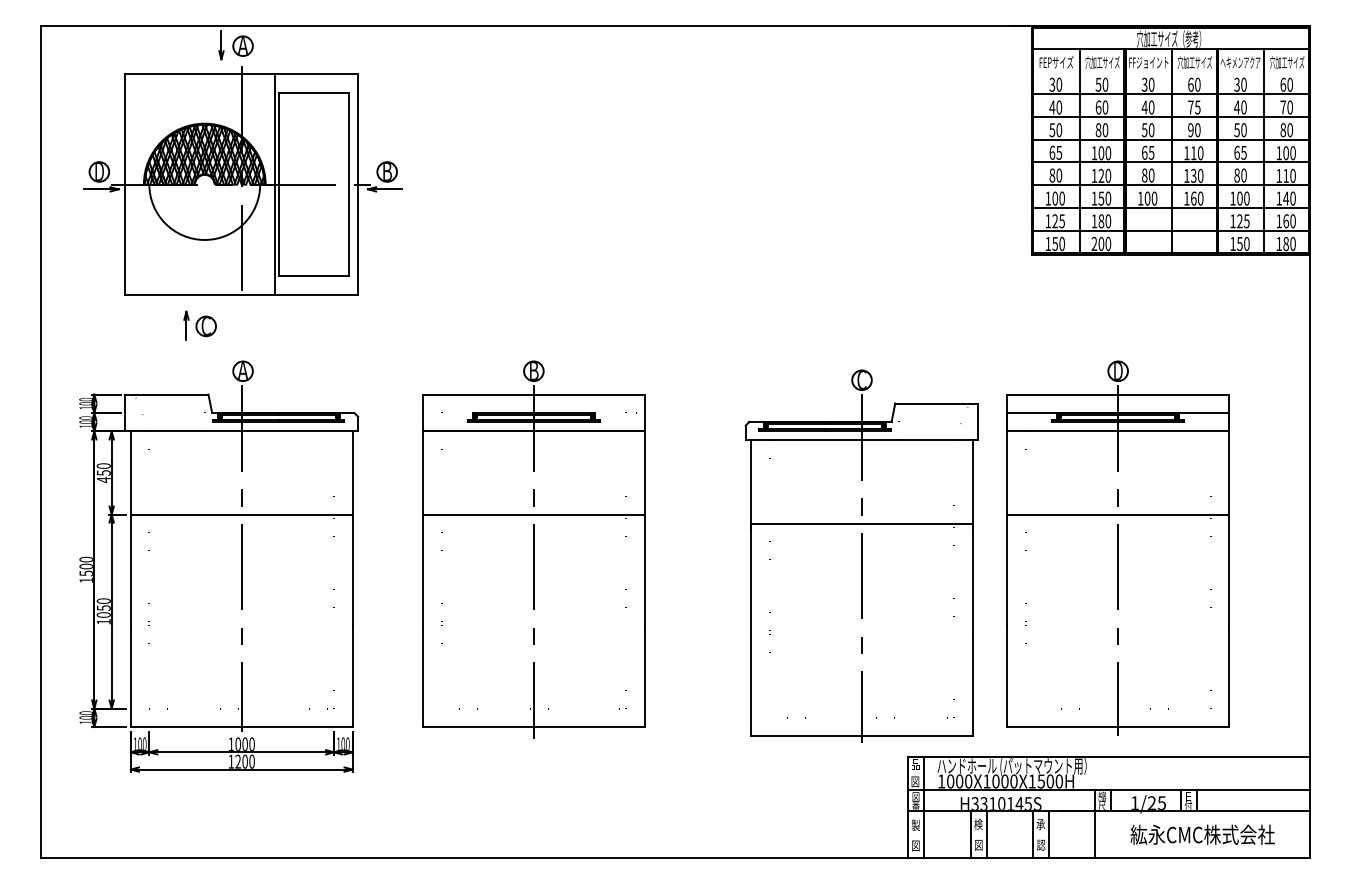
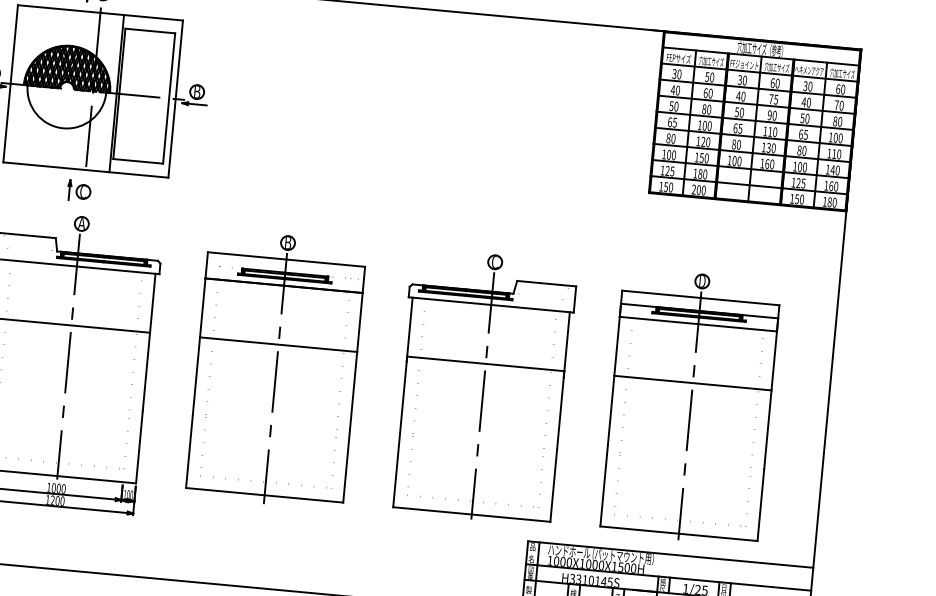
line: (1171, 71) -> (759, 72), added
part: (199, 325) -> (78, 190), moved
part: (861, 555) -> (483, 386), moved
text: (915, 781) -> (531, 559), 図 -> 名

